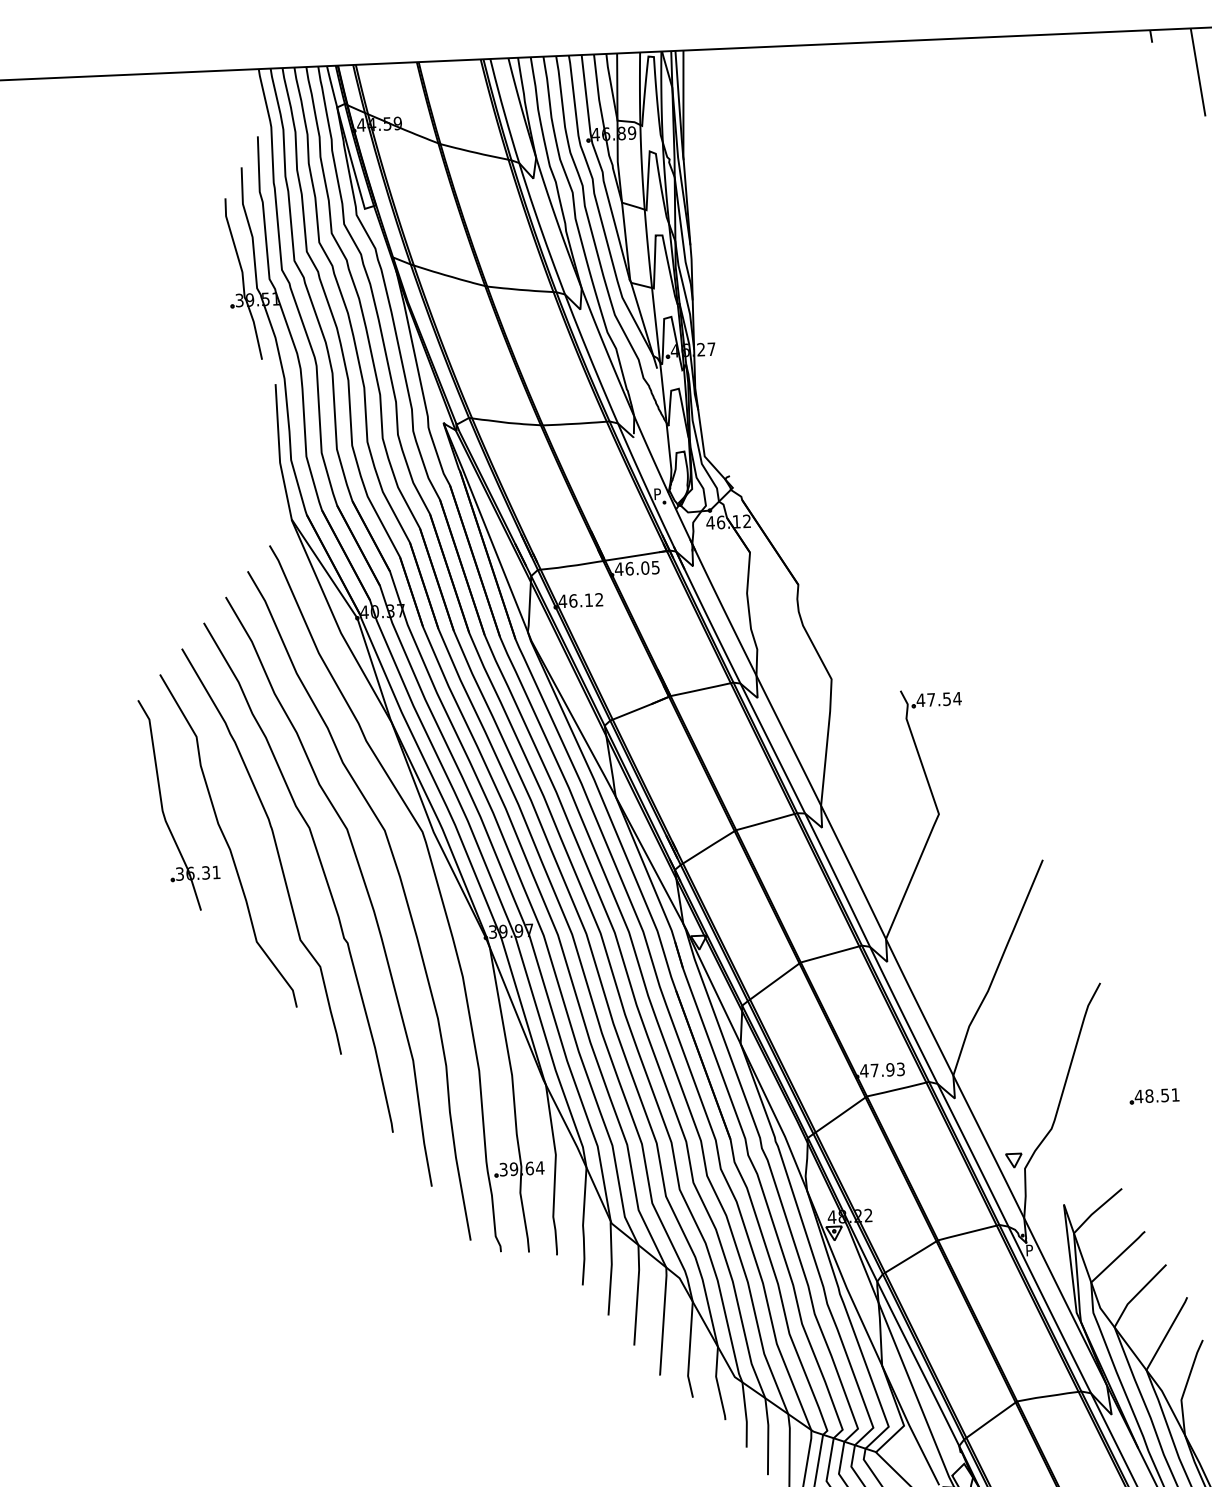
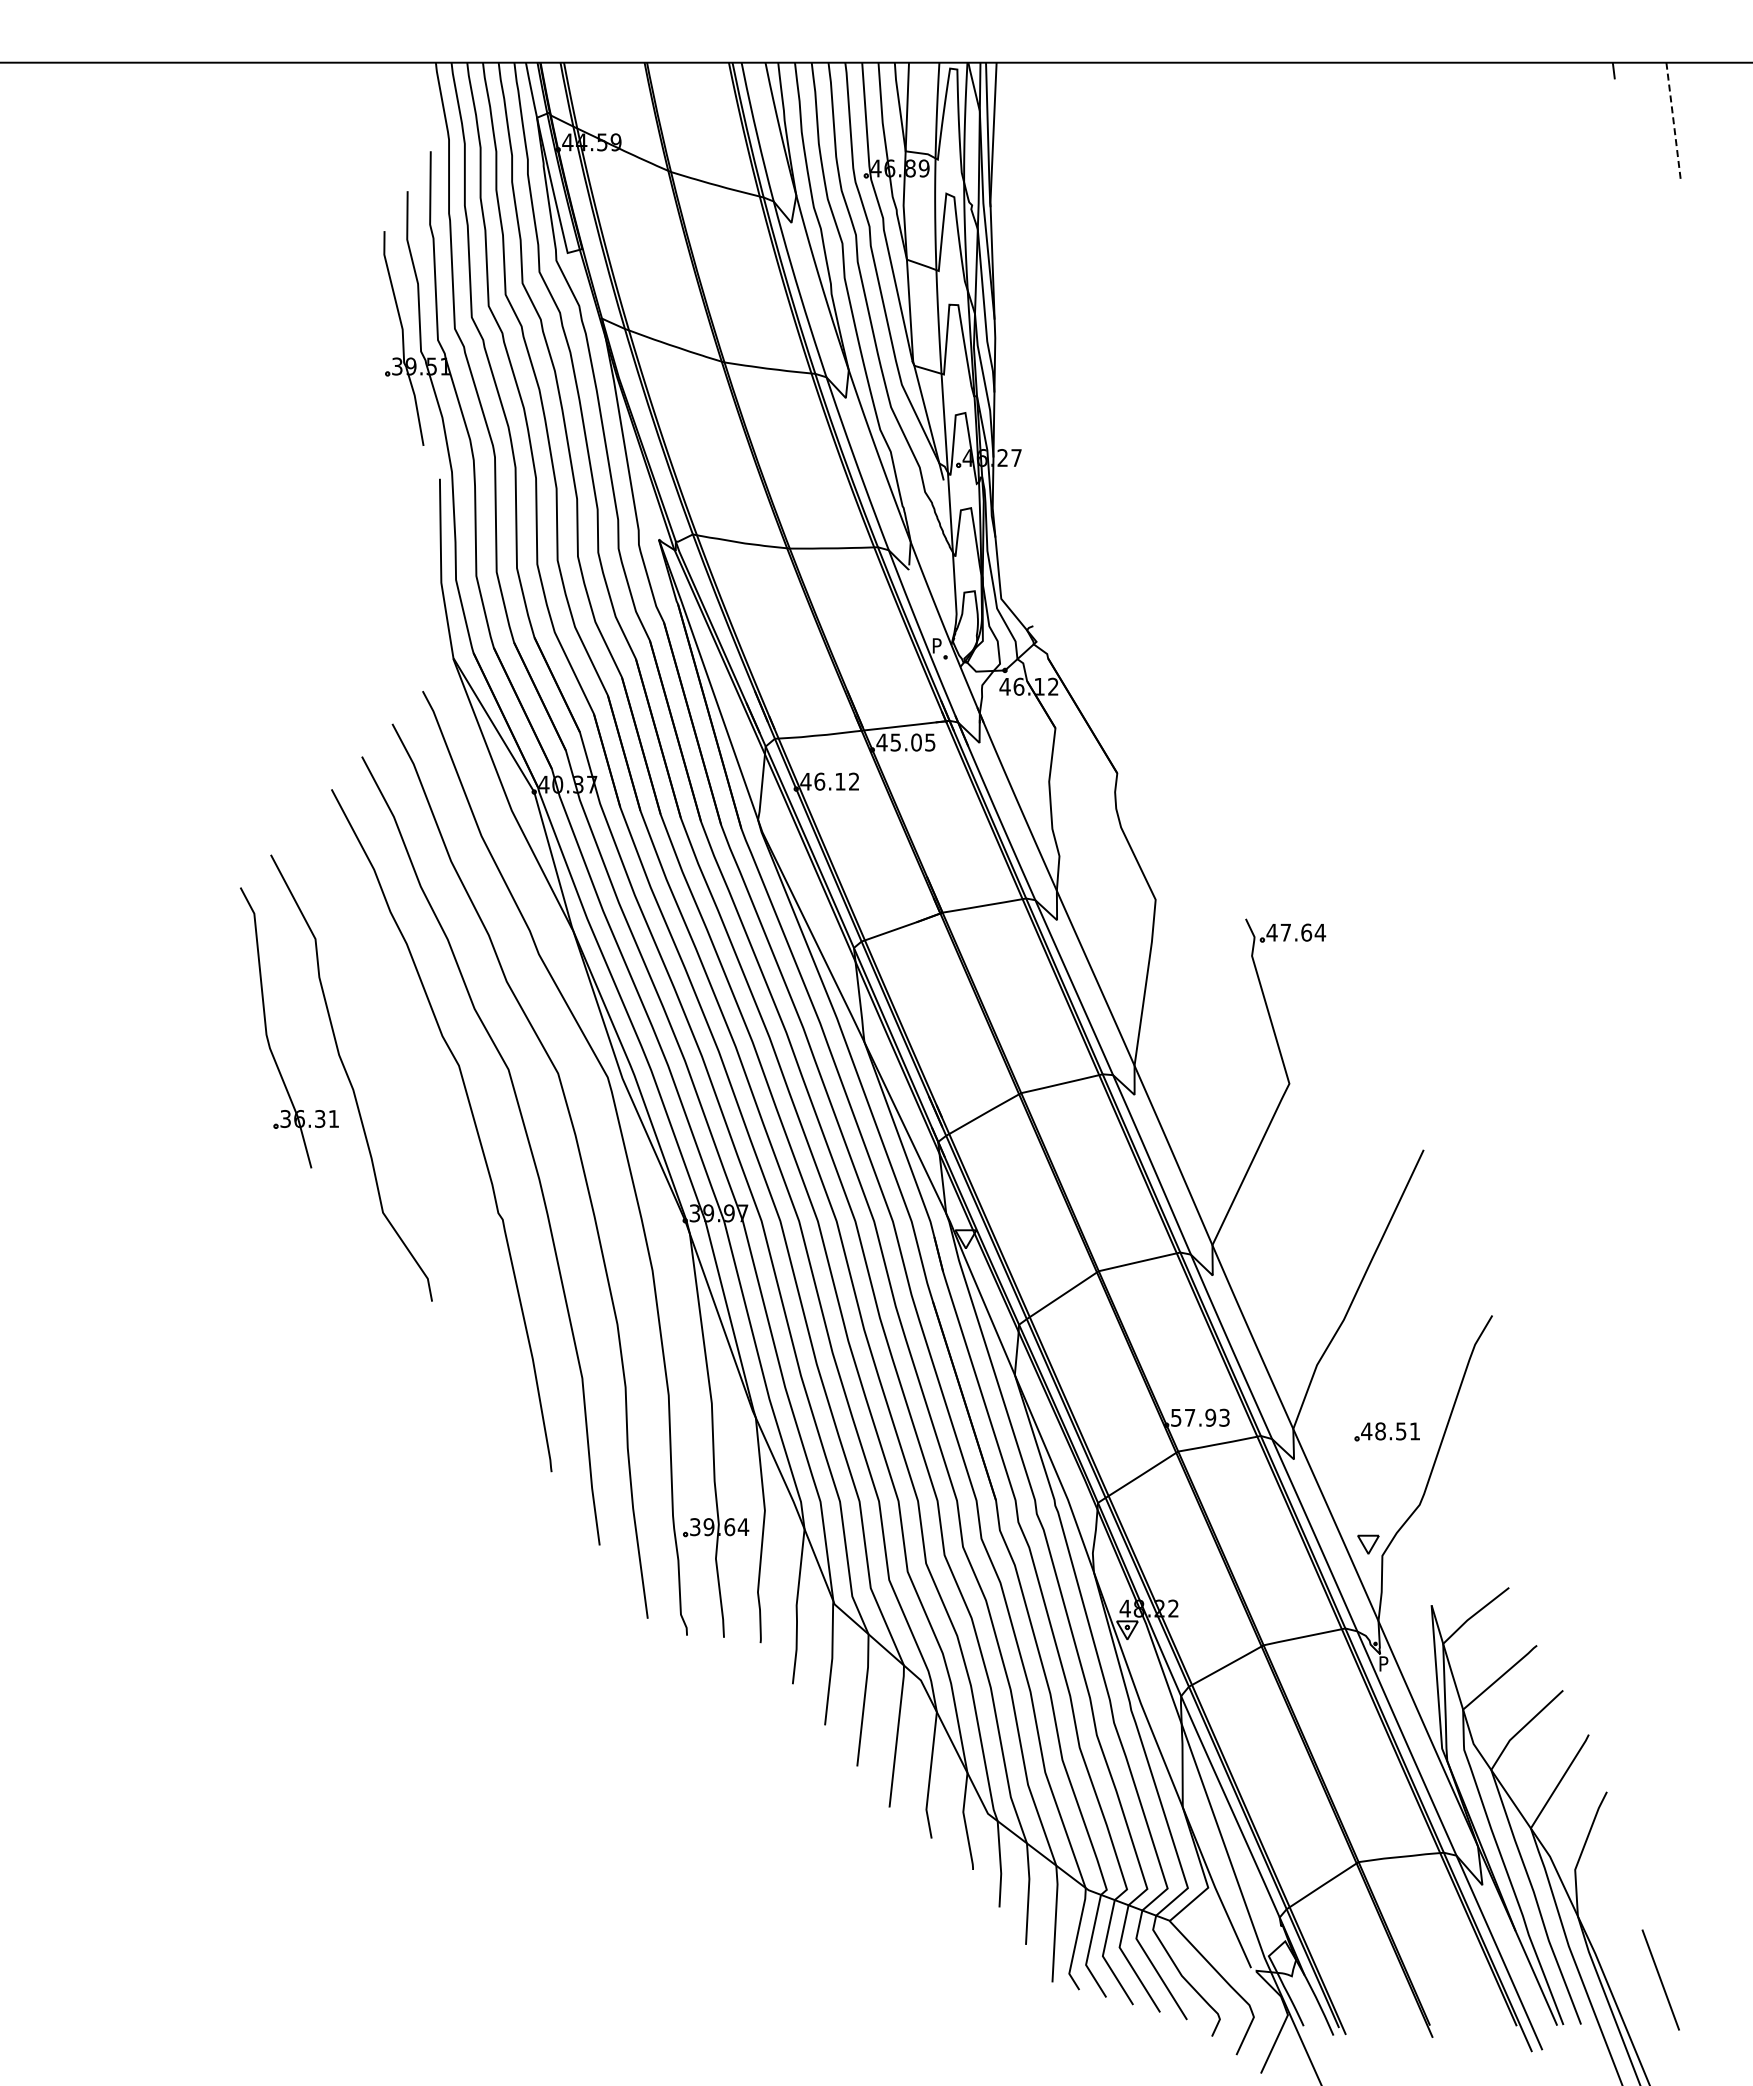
line: (1198, 72) -> (1673, 121), solid -> dashed
text: (629, 568) -> (895, 742), 46.05 -> 45.05
text: (946, 699) -> (1306, 932), 47.54 -> 47.64
curve: (275, 847) -> (413, 1089), removed
text: (863, 1070) -> (1175, 1417), 47.93 -> 57.93
part: (1153, 1096) -> (1386, 1431), moved

